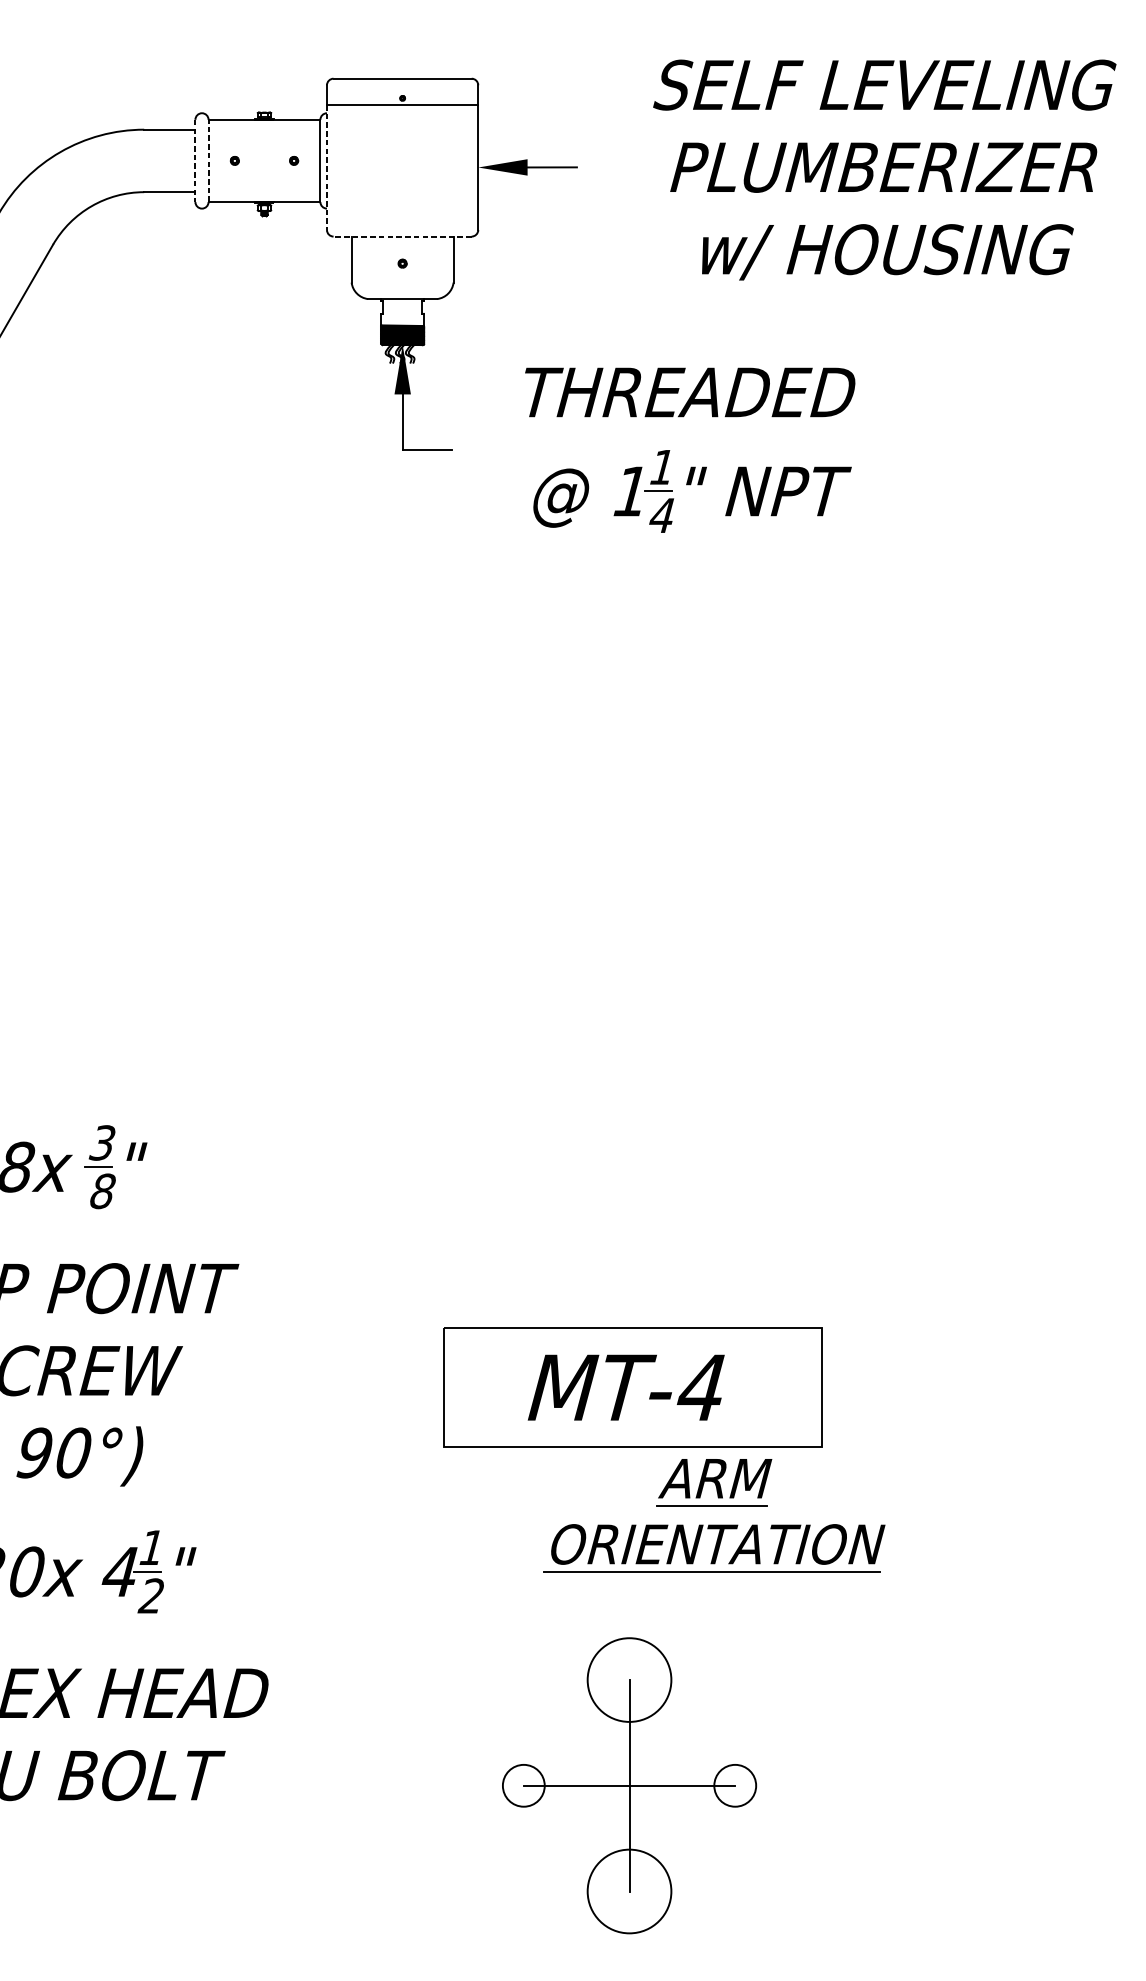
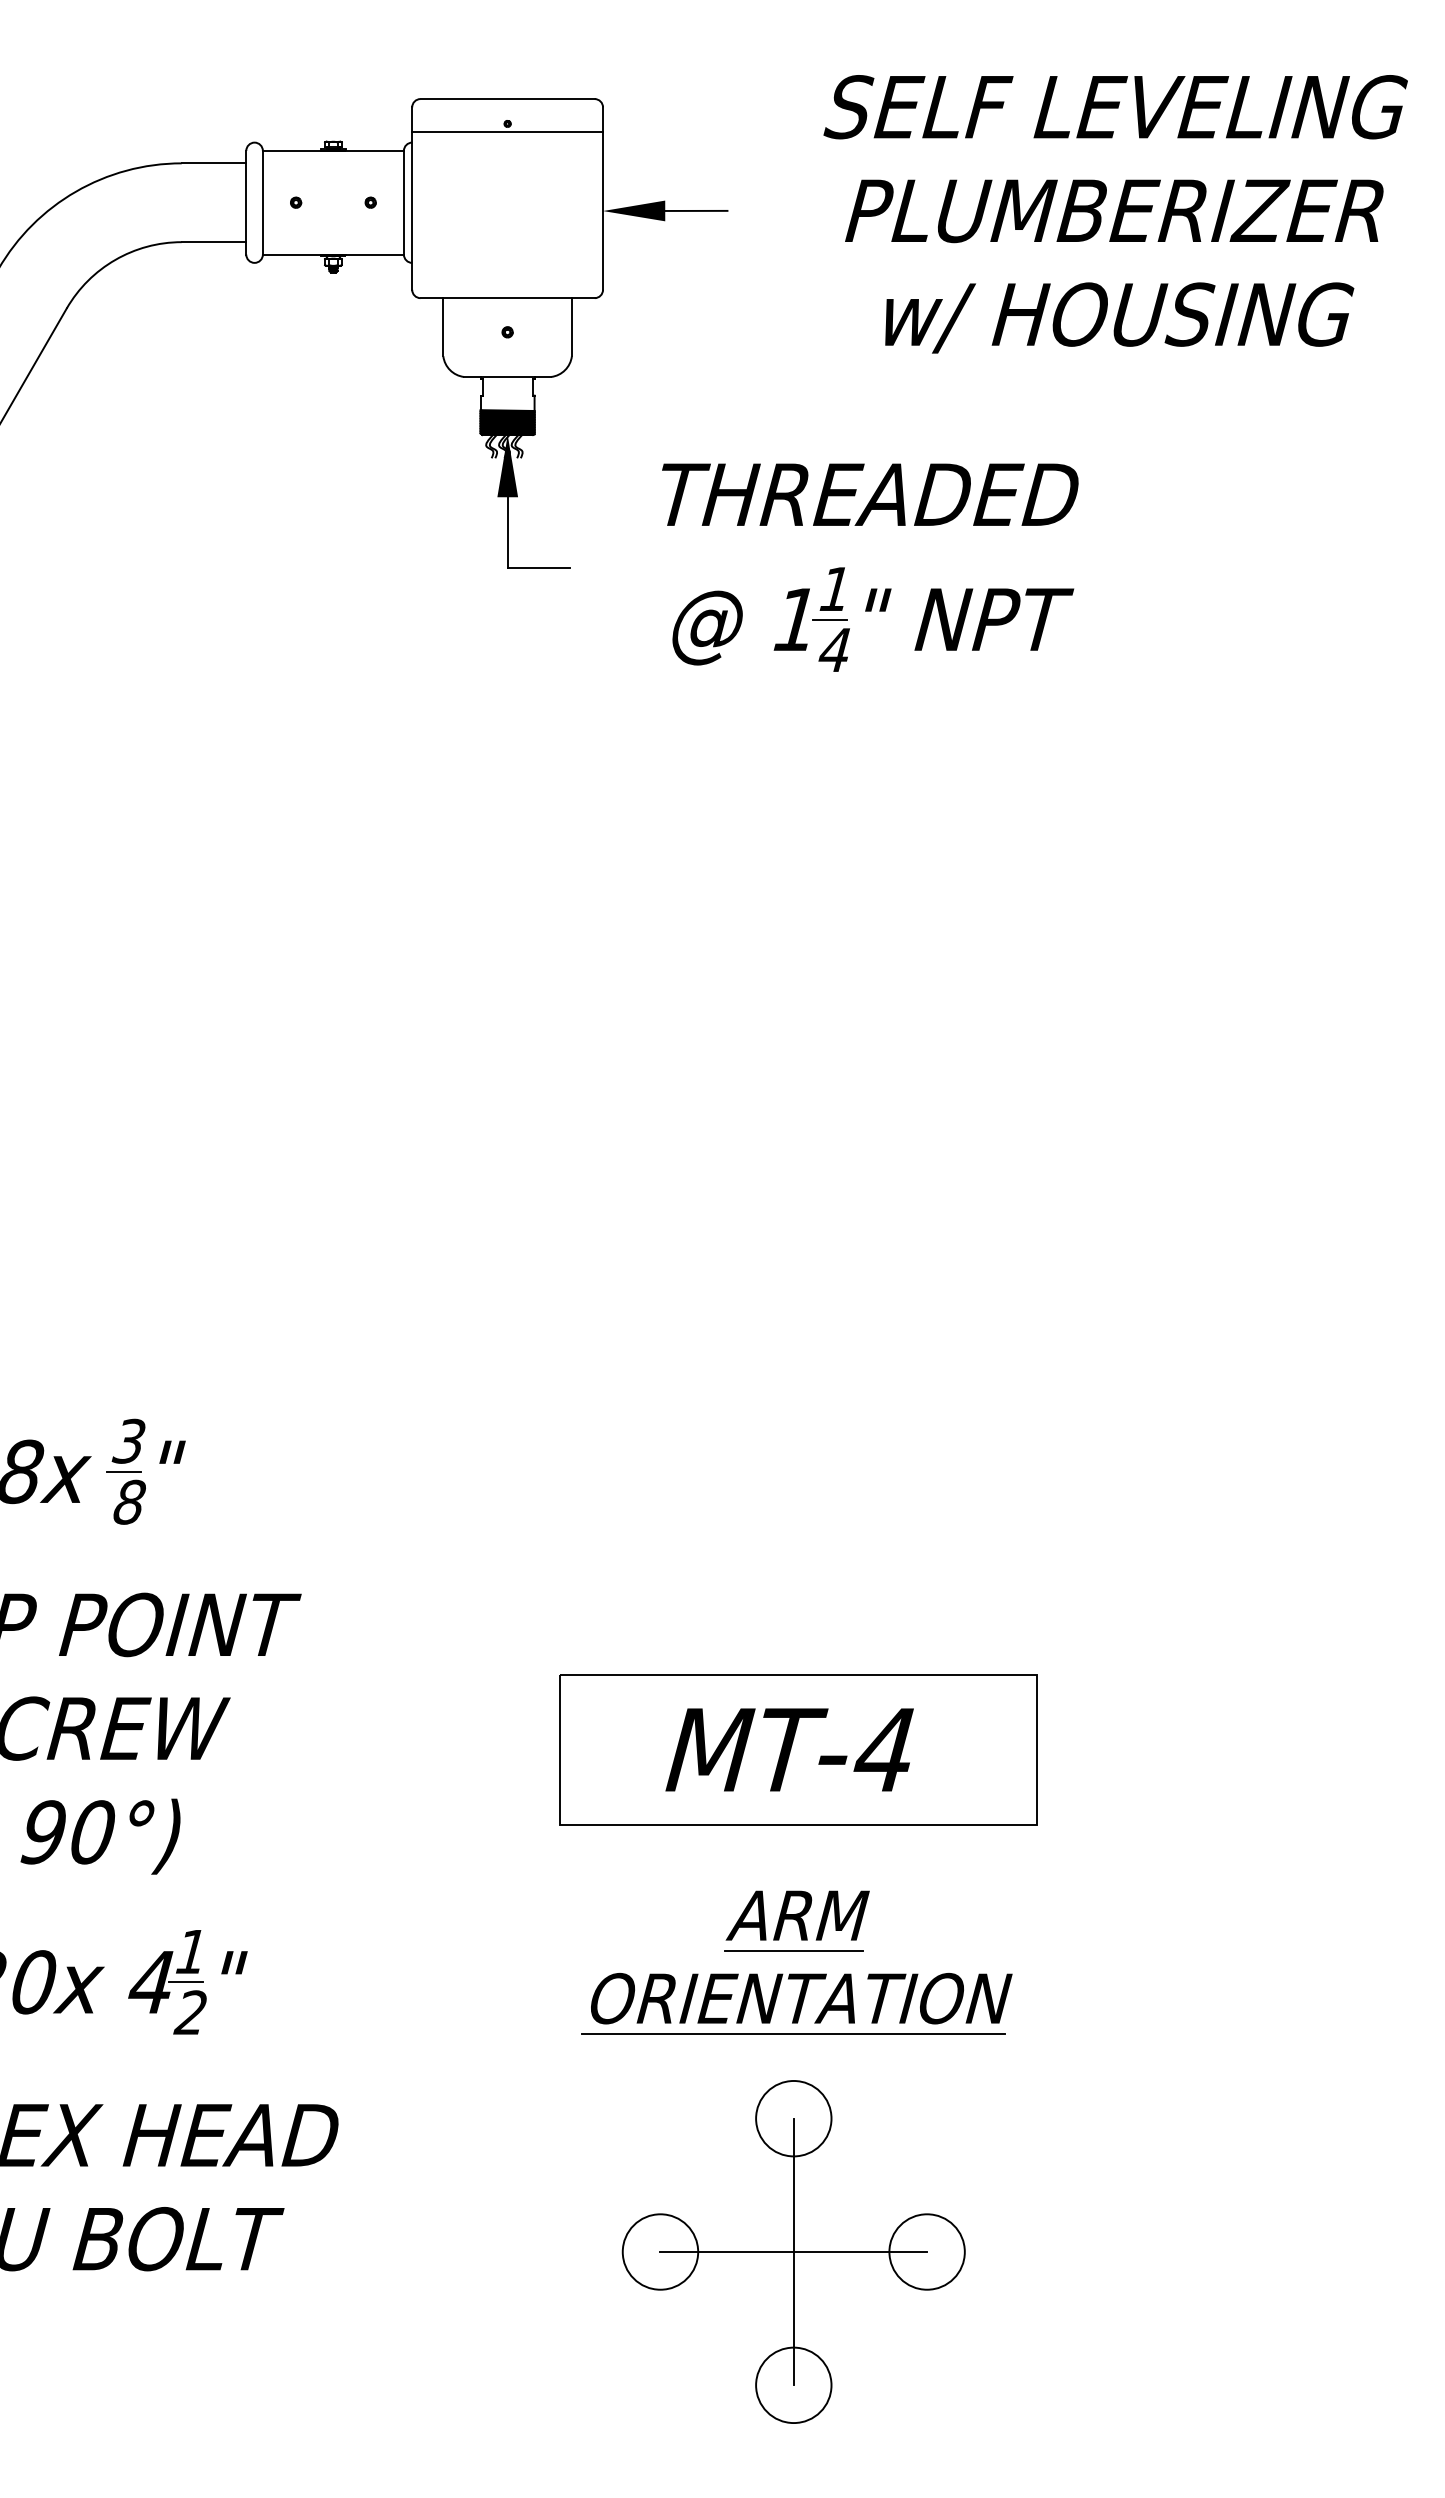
line: (195, 160) -> (246, 202), dashed -> solid
line: (208, 160) -> (262, 202), dashed -> solid
line: (327, 167) -> (412, 211), dashed -> solid
line: (402, 236) -> (507, 298), dashed -> solid
part: (714, 1507) -> (796, 1951), moved
circle: (629, 1679) -> (793, 2118), size x0.71
circle: (523, 1785) -> (660, 2251), size x1.43
circle: (734, 1785) -> (926, 2251), size x1.43
circle: (629, 1891) -> (793, 2385), size x0.71

